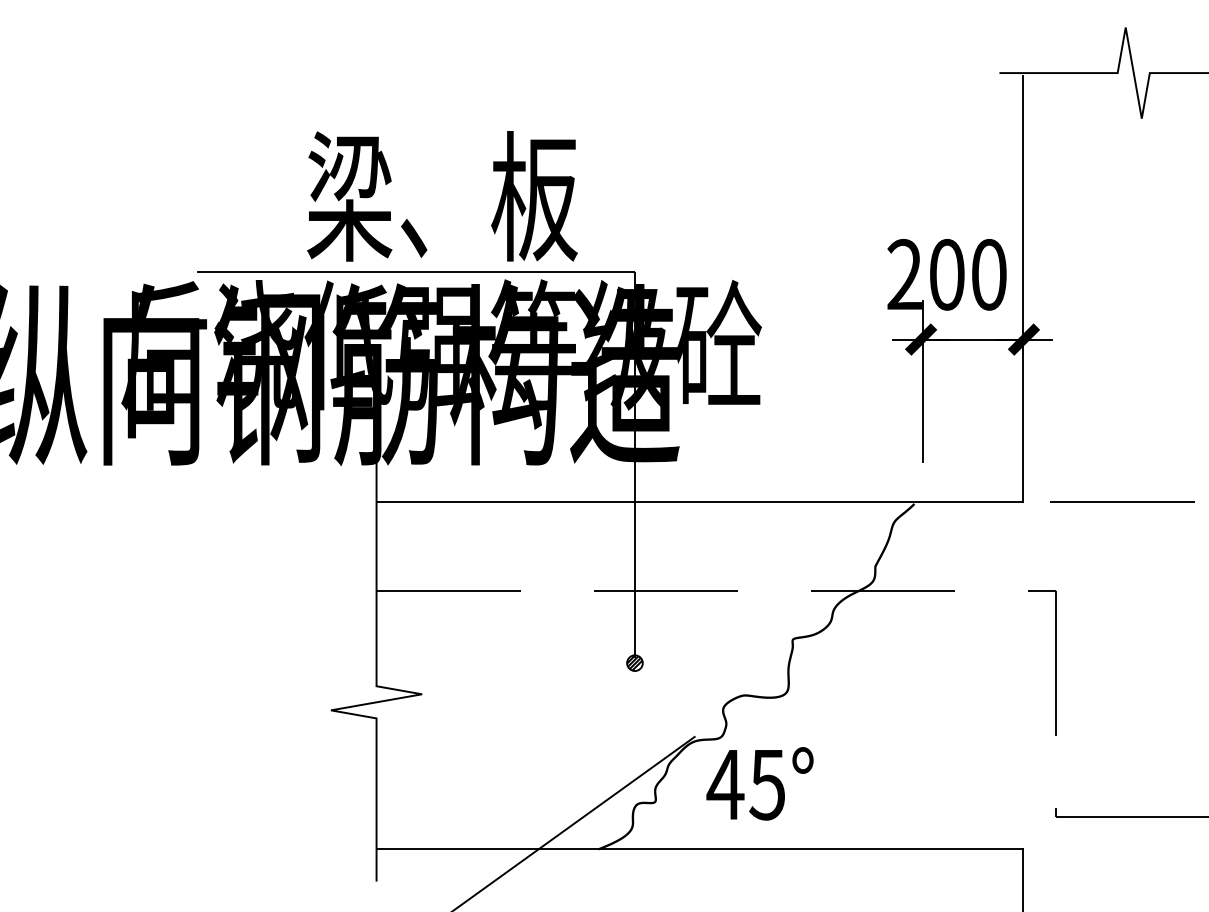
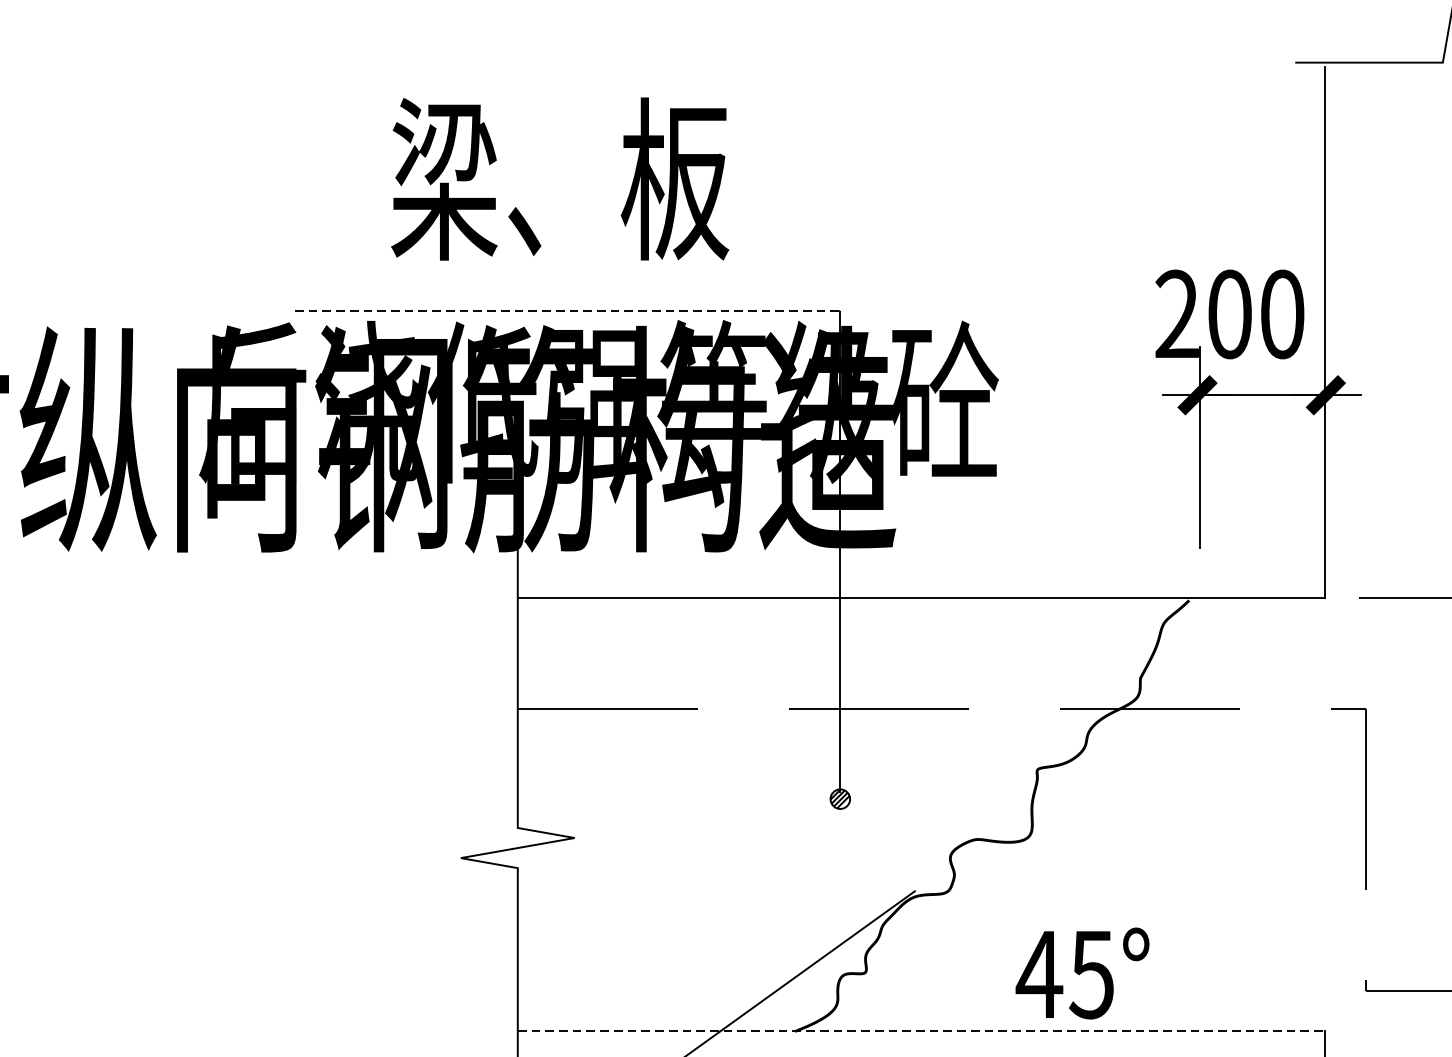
text: (442, 196) -> (560, 179), moved
line: (416, 272) -> (567, 311), solid -> dashed
text: (759, 783) -> (1081, 973), moved
line: (700, 849) -> (922, 1031), solid -> dashed

